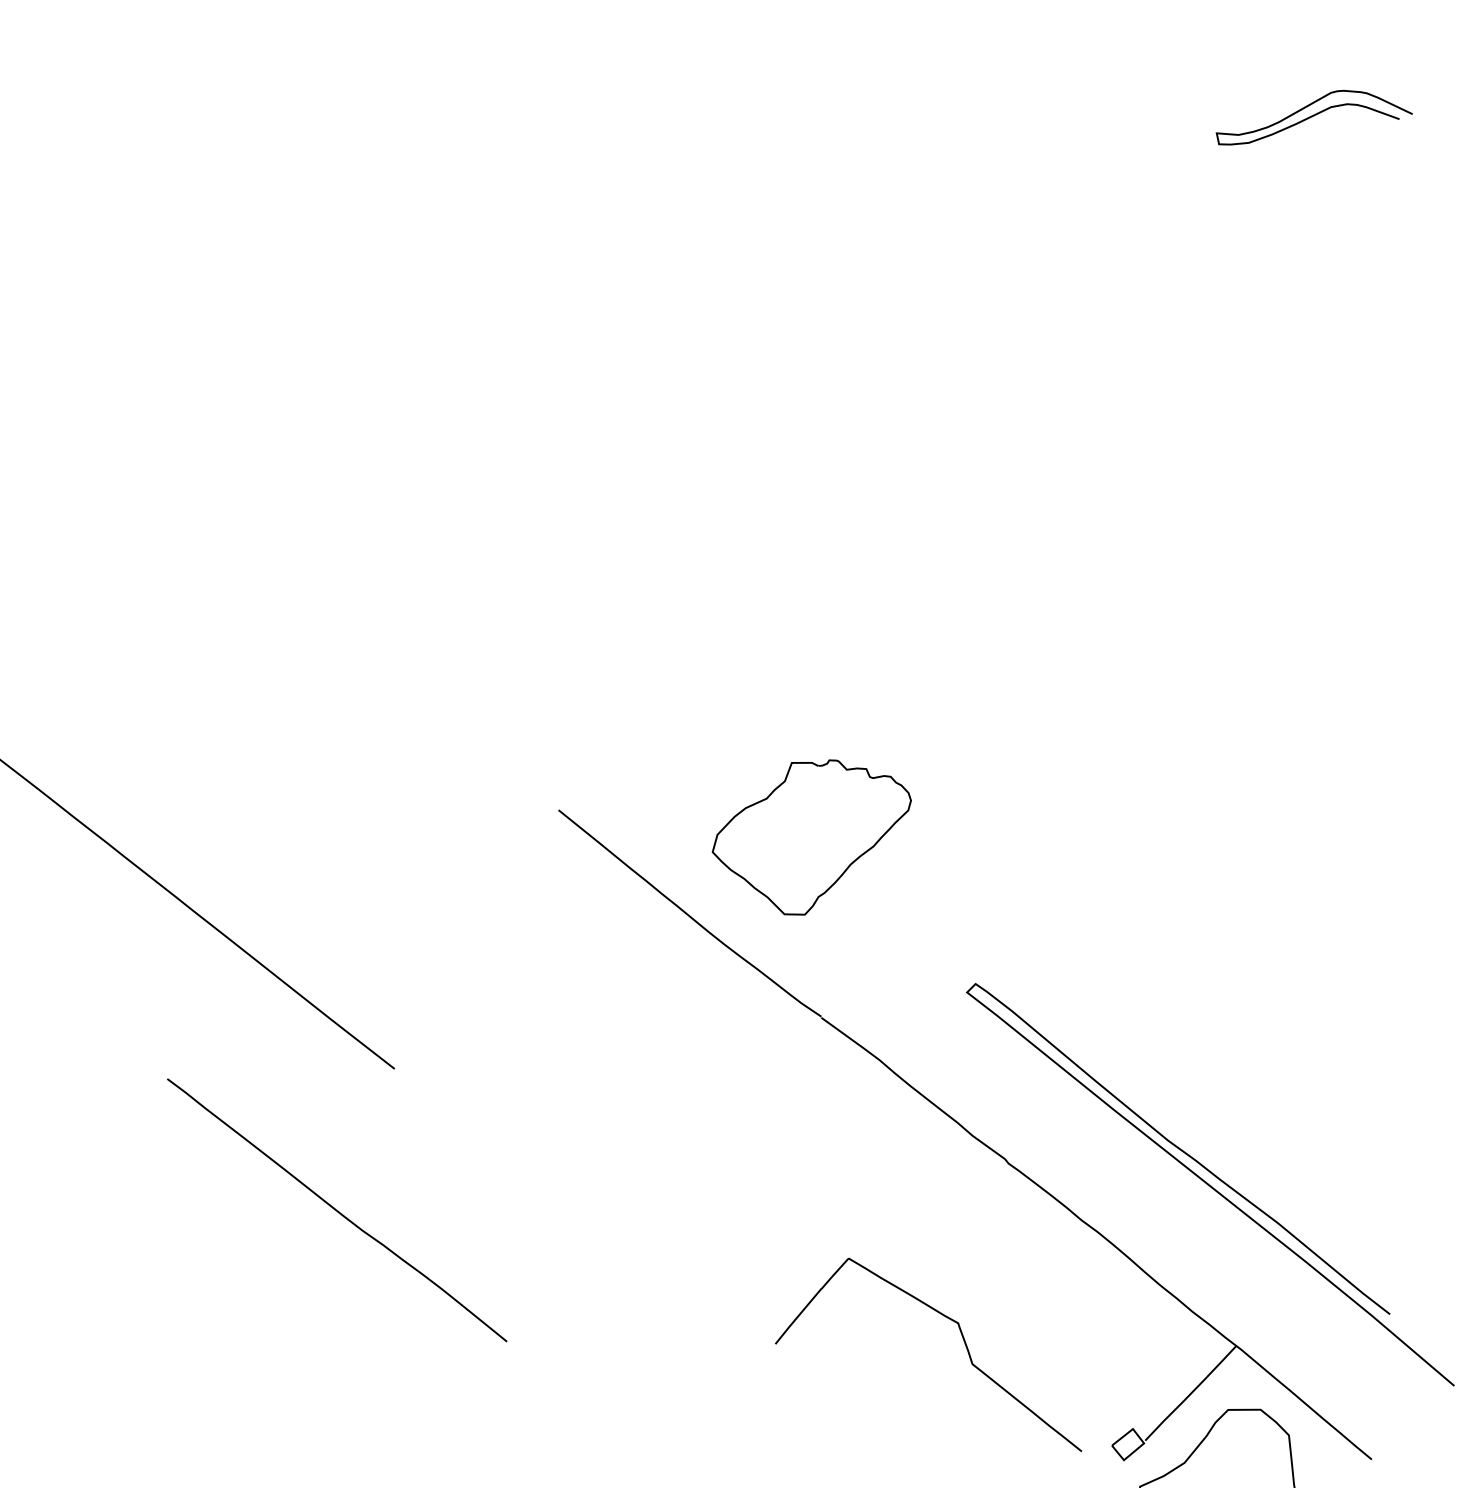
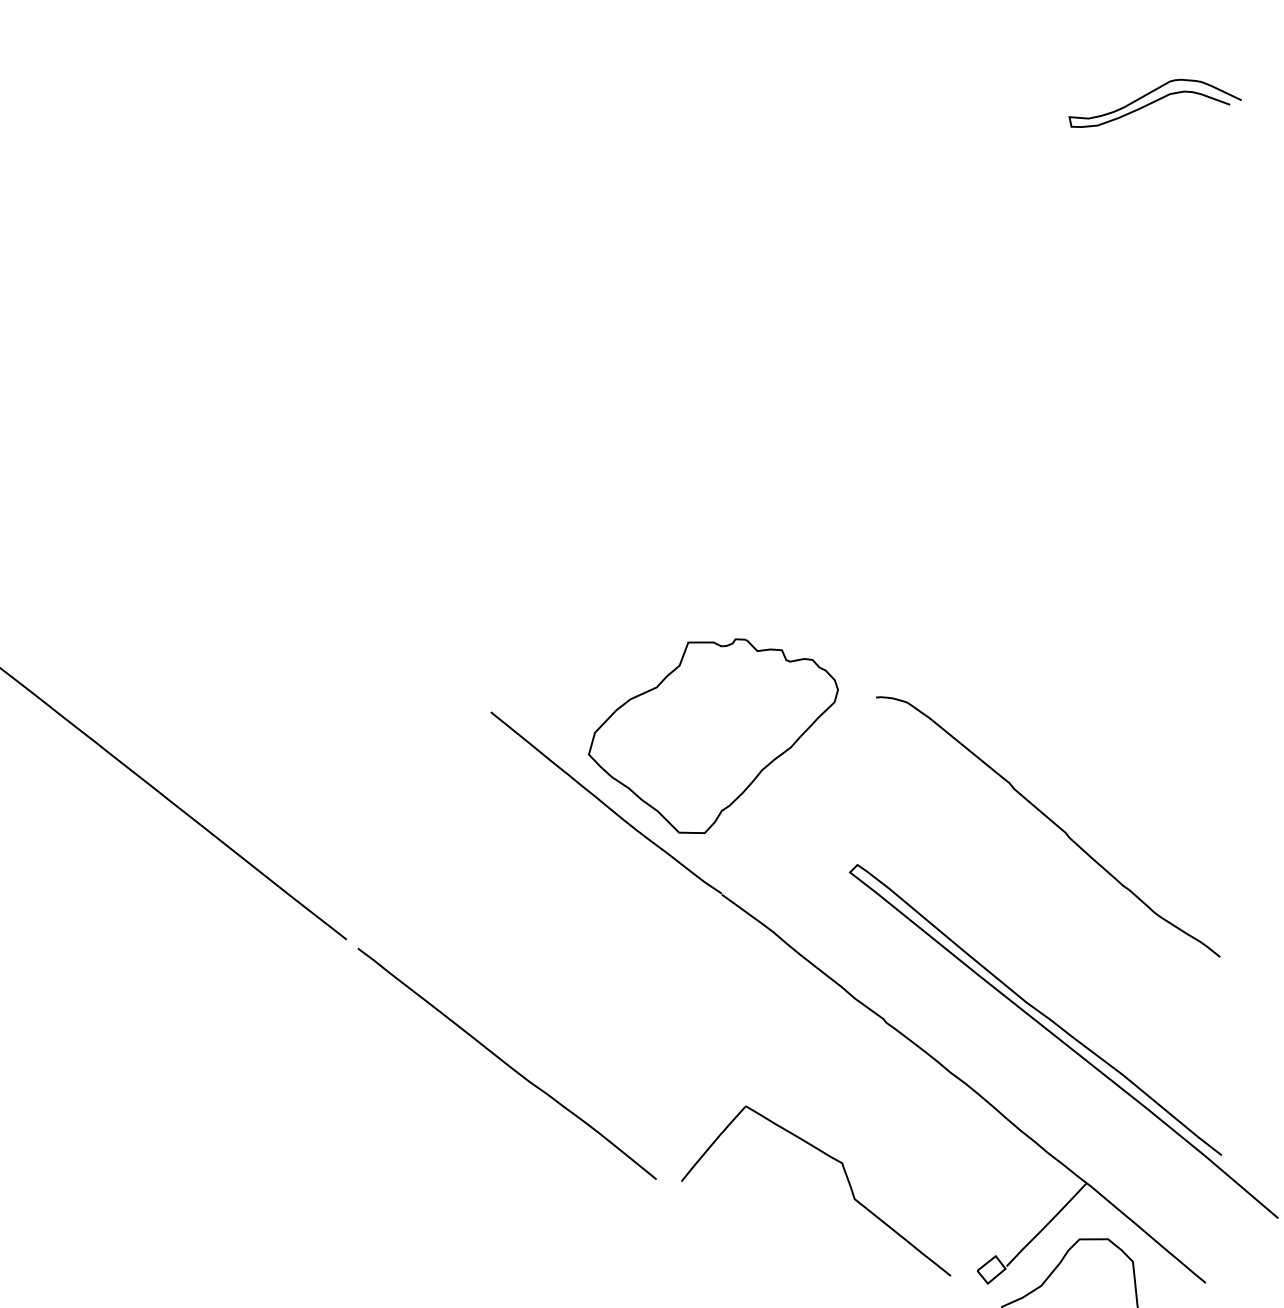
part: (811, 837) -> (713, 736), size x1.43
part: (1196, 935) -> (1051, 822), added
curve: (337, 1210) -> (507, 1064), moved

